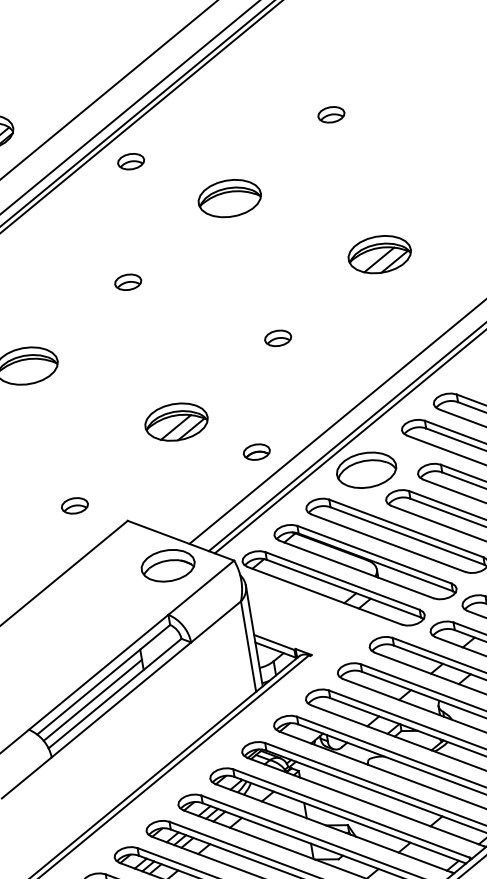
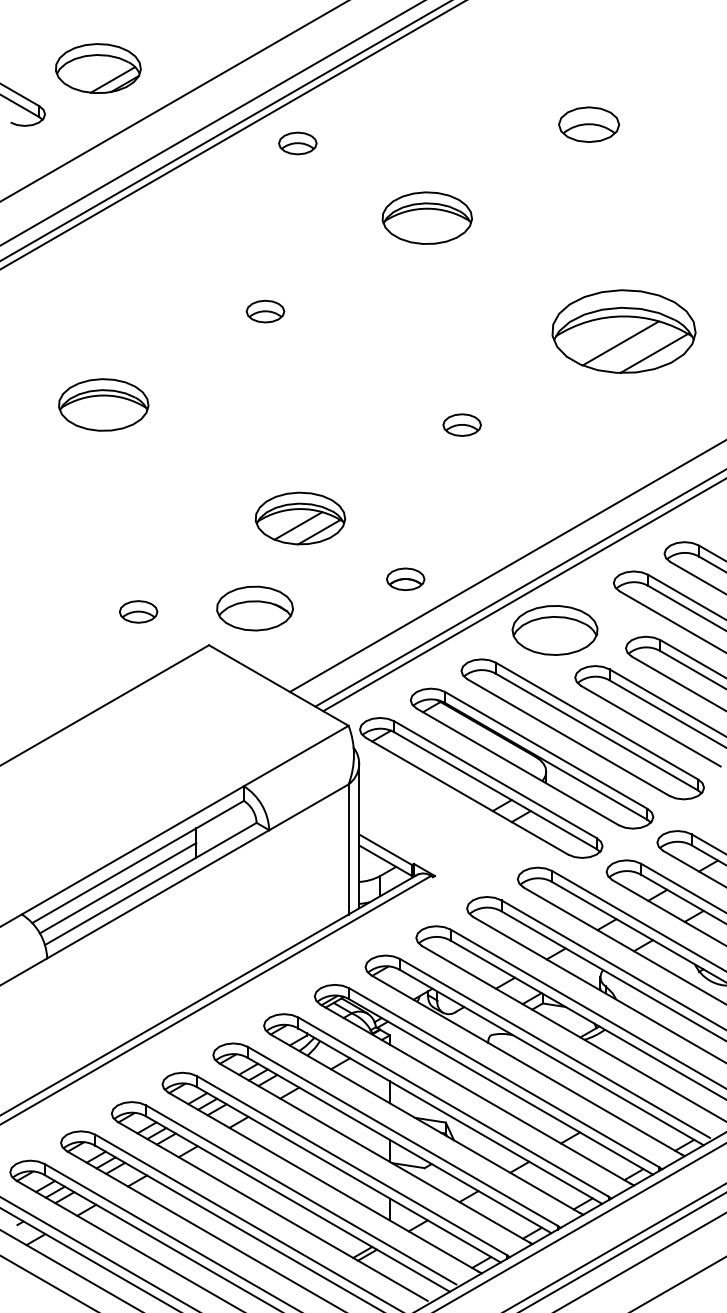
part: (331, 114) -> (588, 124), size x1.6
part: (379, 254) -> (623, 331), size x1.6
part: (167, 565) -> (254, 608), moved

